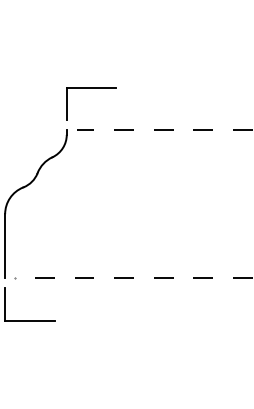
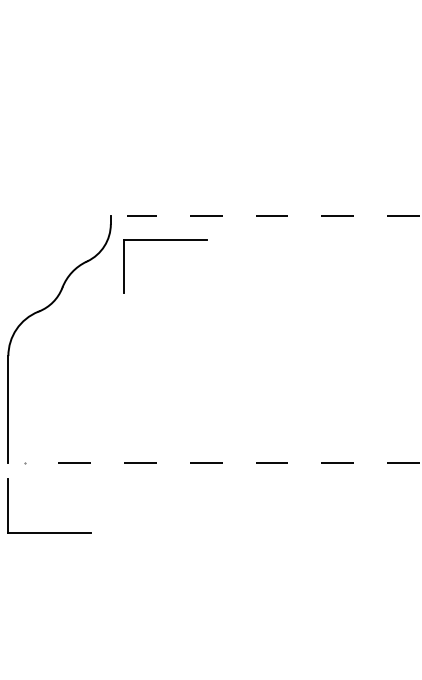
part: (91, 88) -> (165, 240), moved

